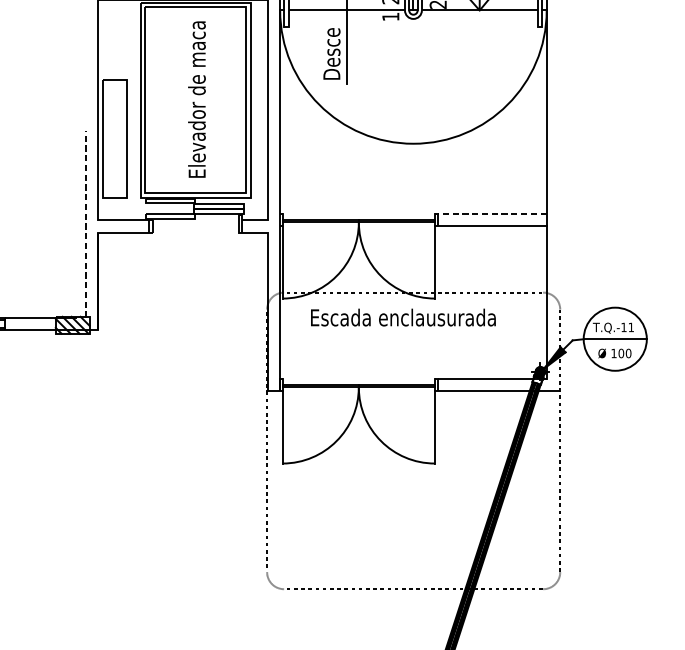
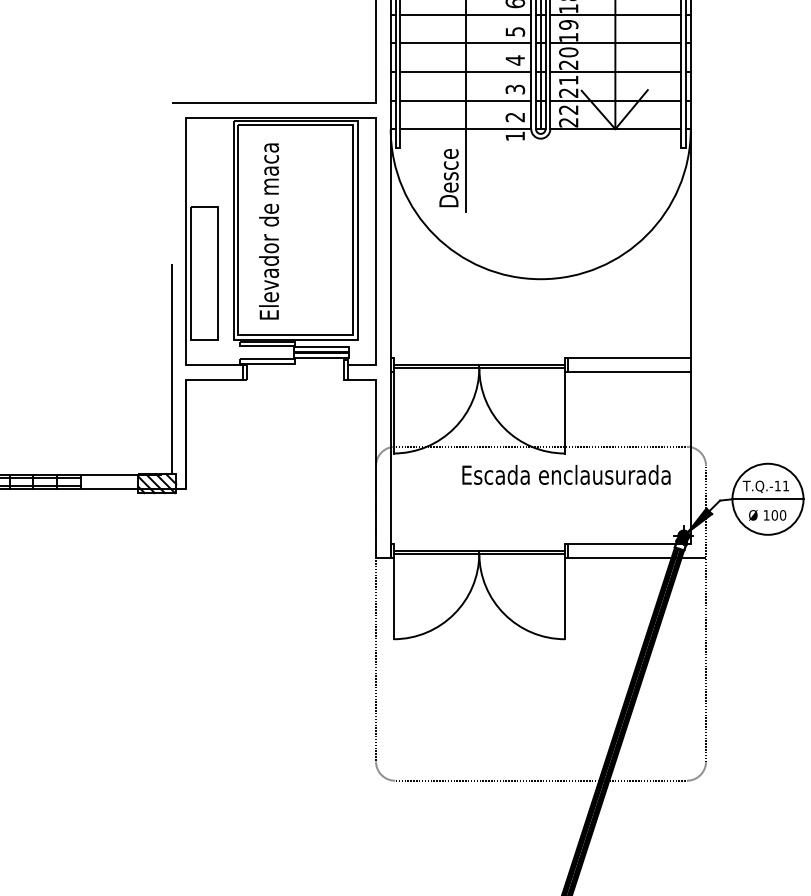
text: (197, 99) -> (269, 231), moved
line: (491, 213) -> (628, 357), dashed -> solid
line: (85, 223) -> (171, 369), dashed -> solid
text: (403, 317) -> (566, 474), moved

